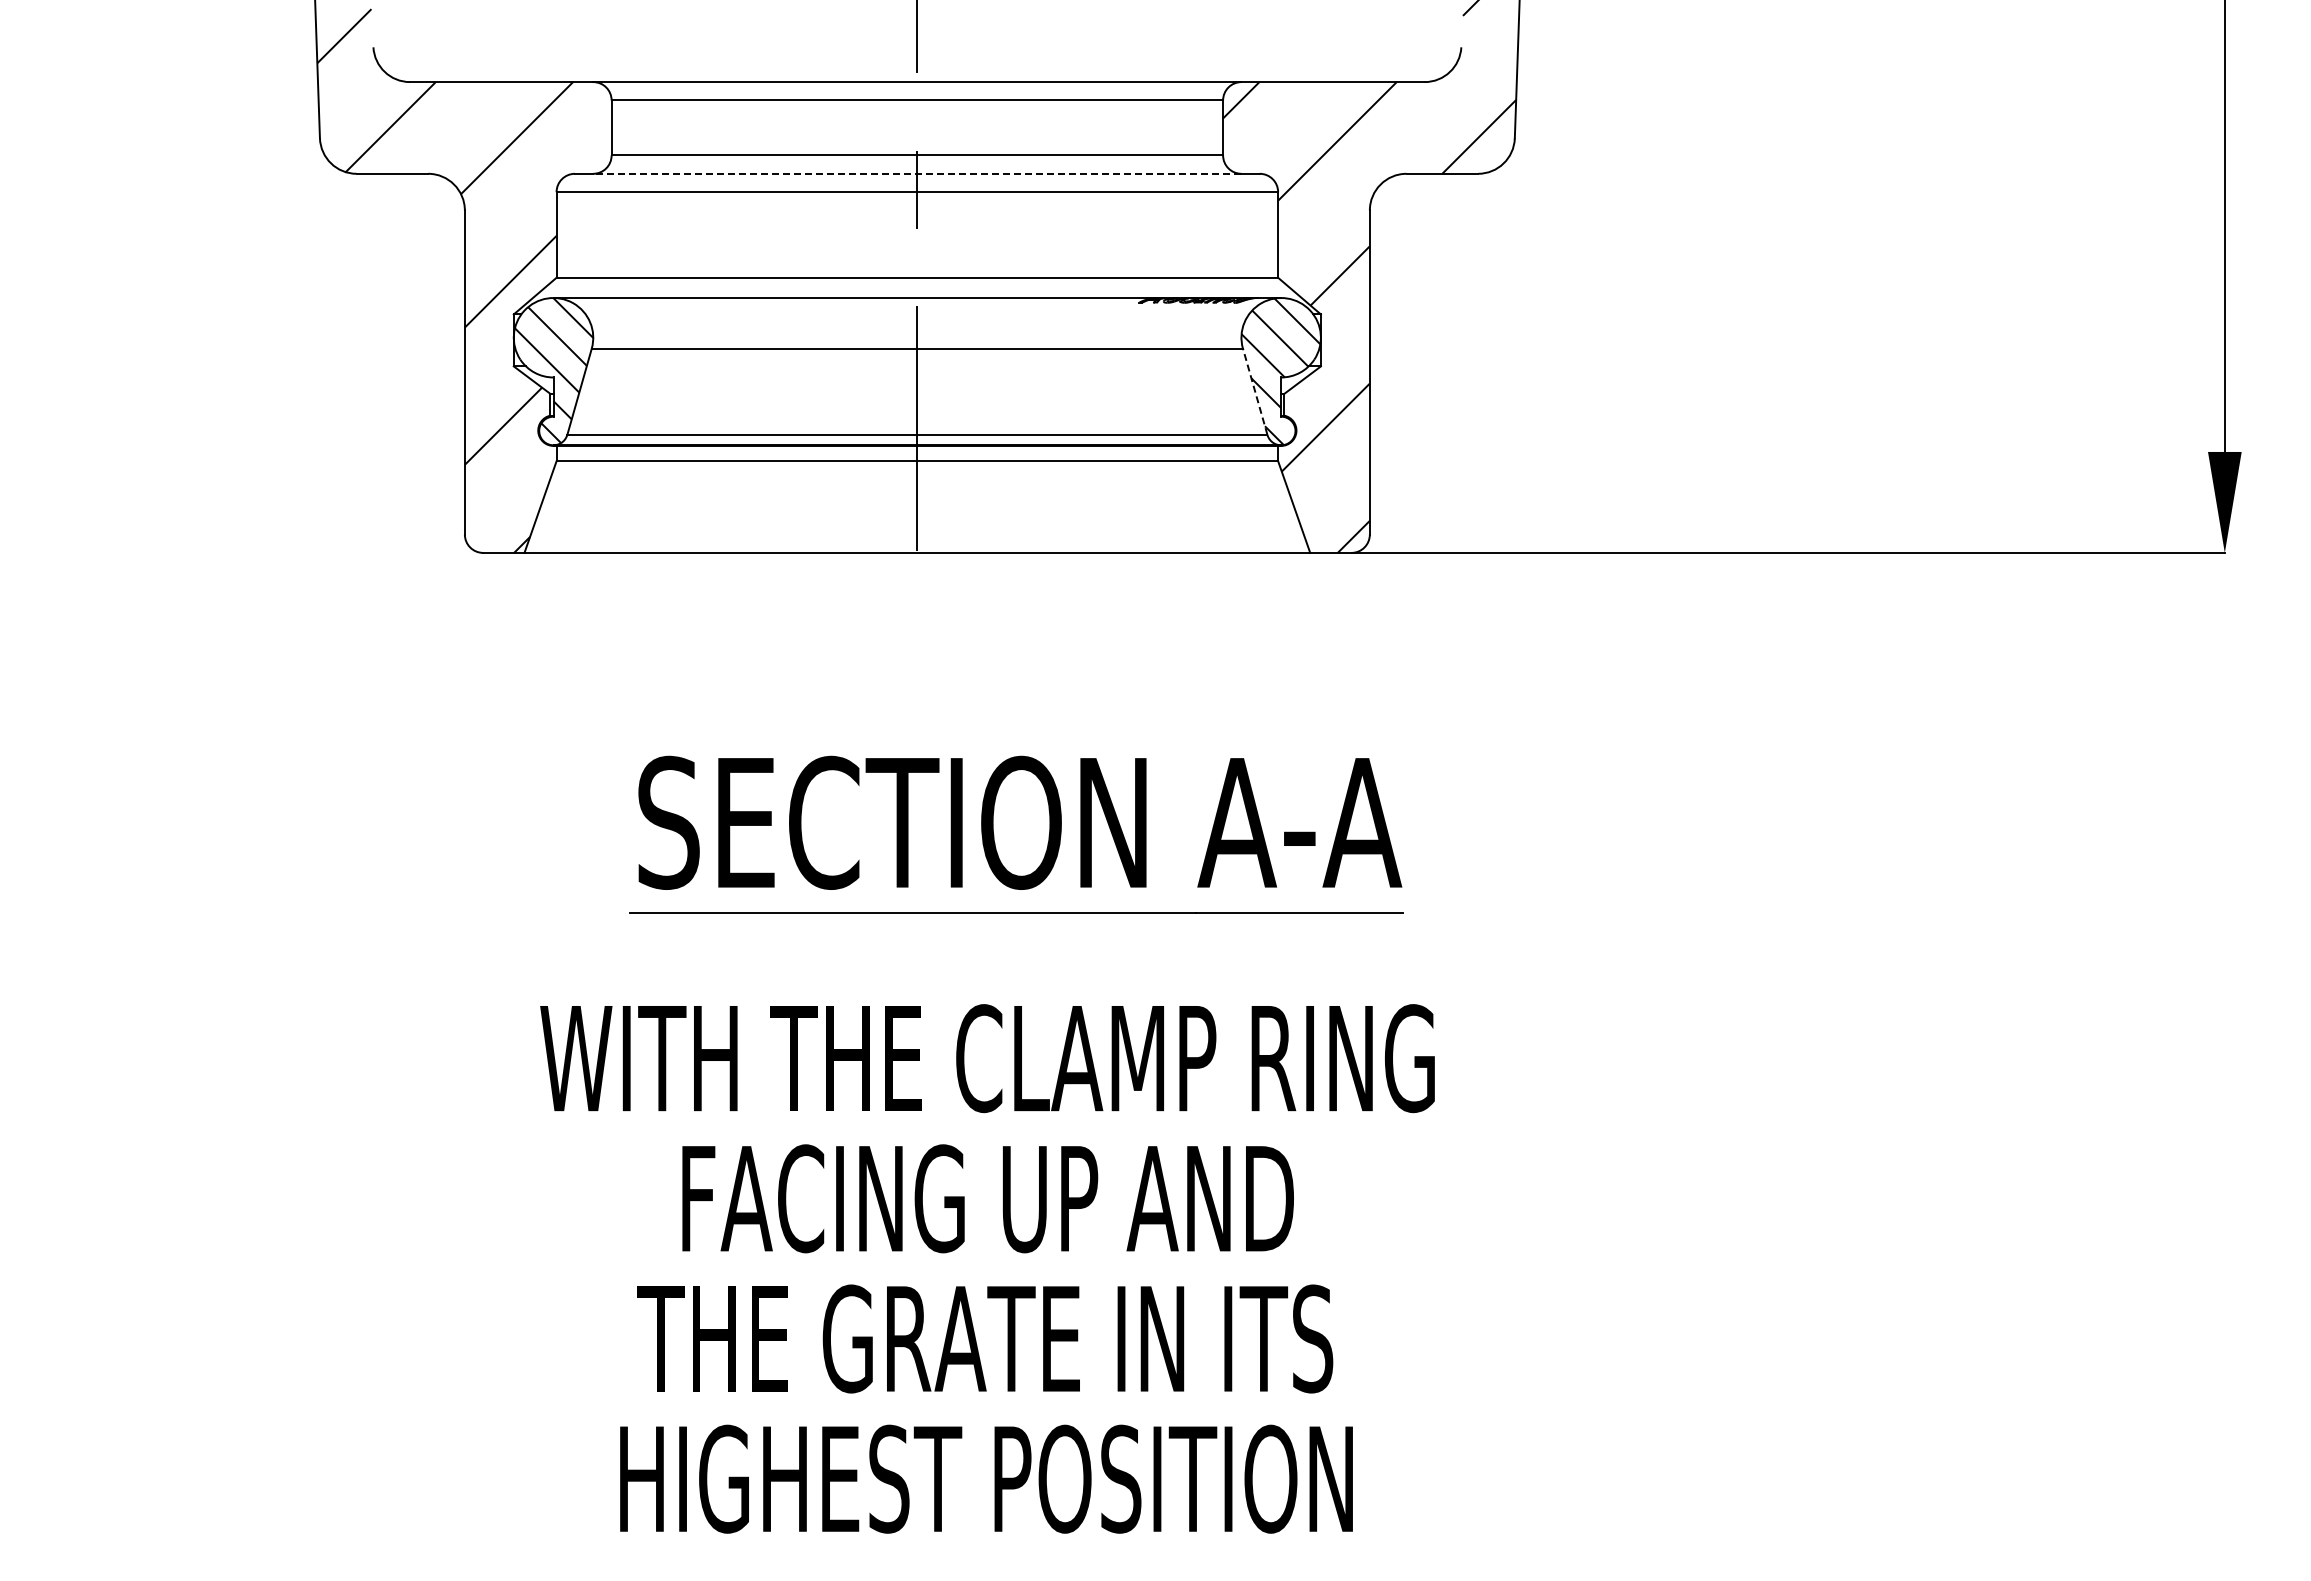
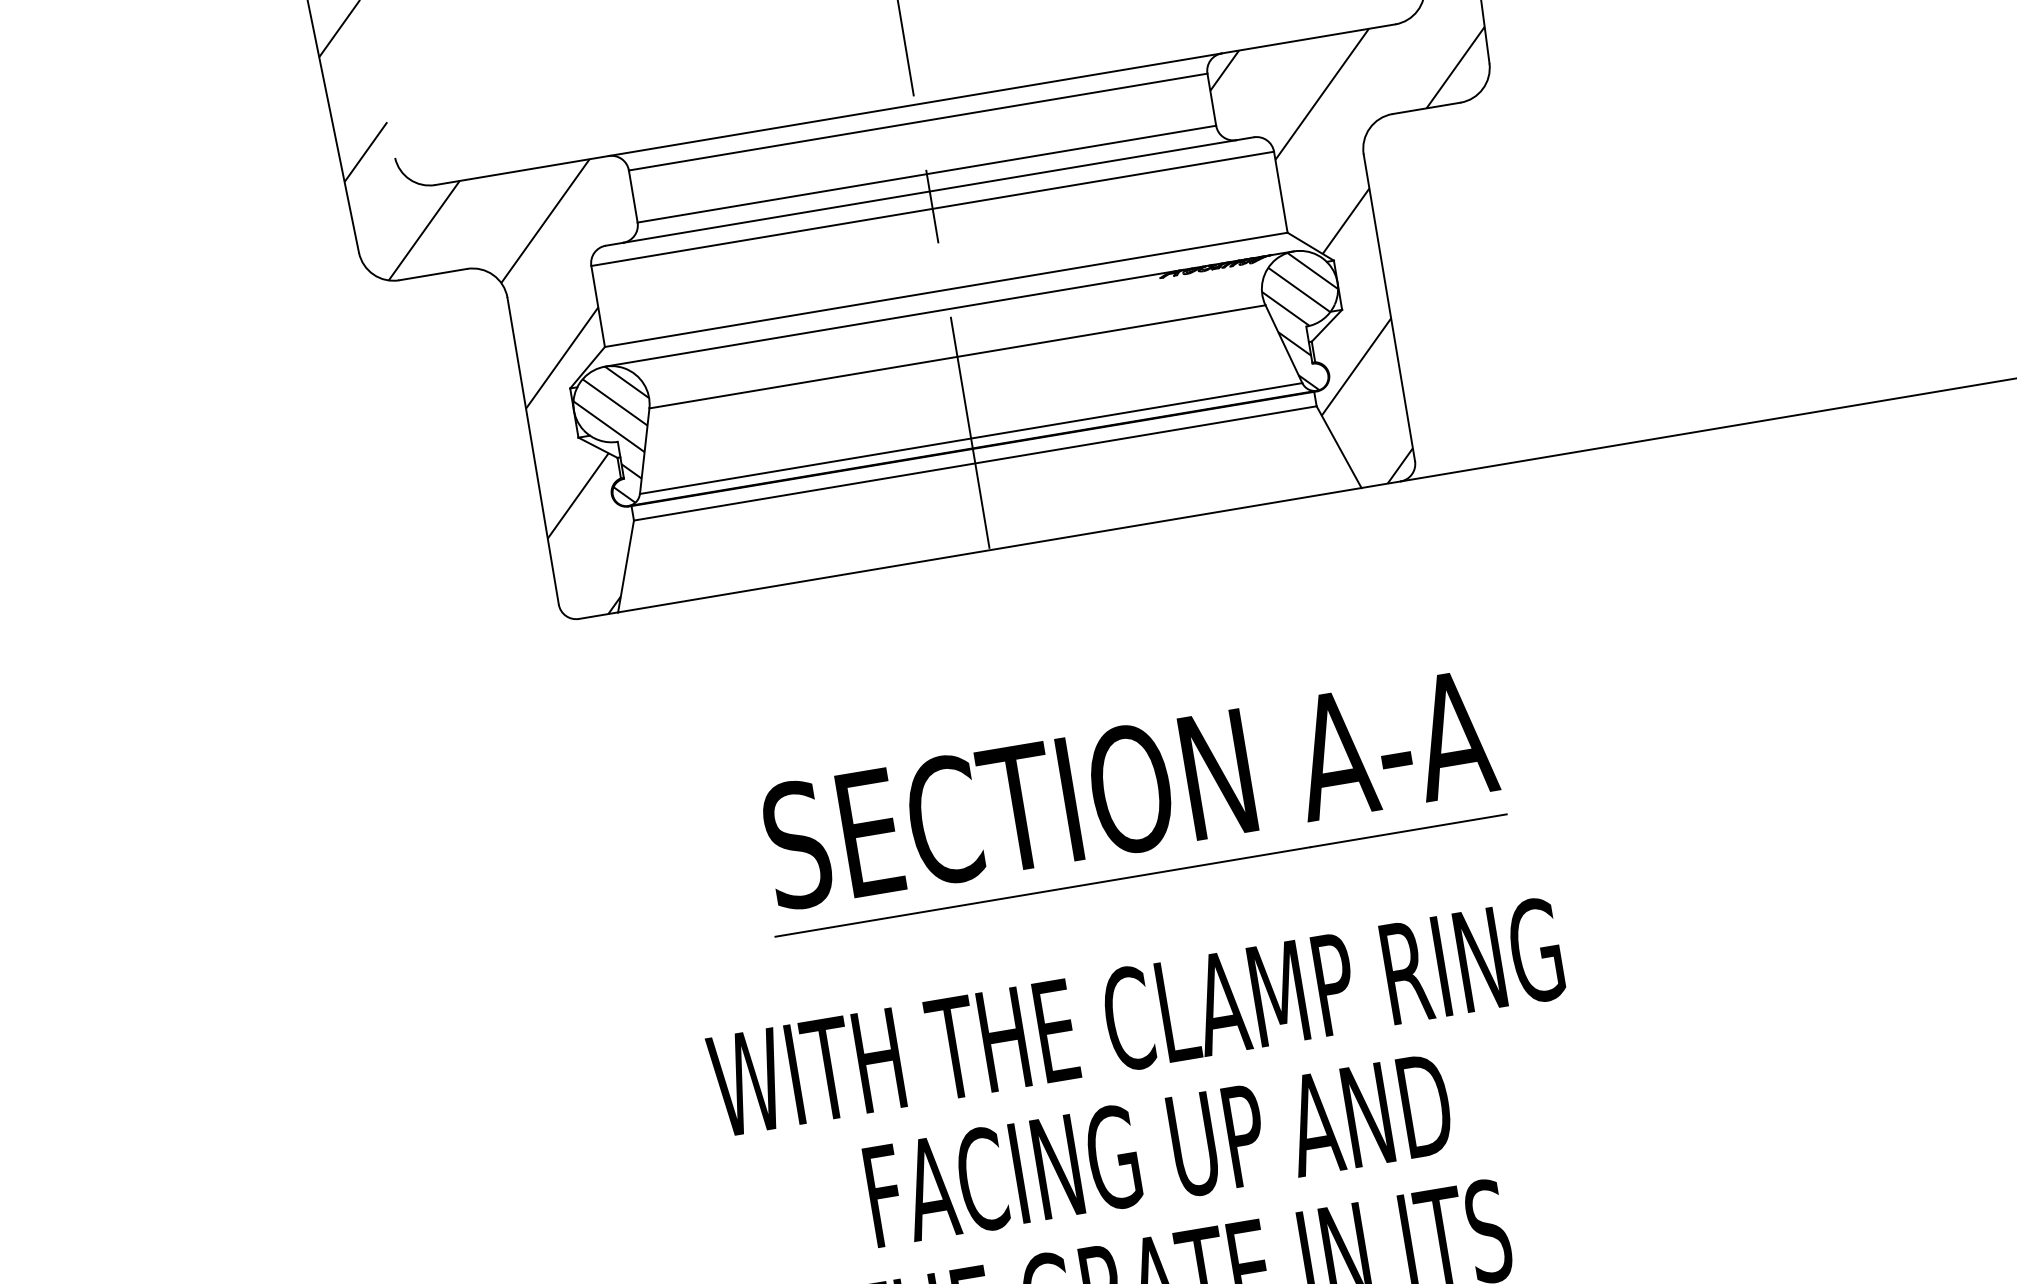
line: (916, 173) -> (928, 191), dashed -> solid
line: (1255, 391) -> (1284, 343), dashed -> solid

